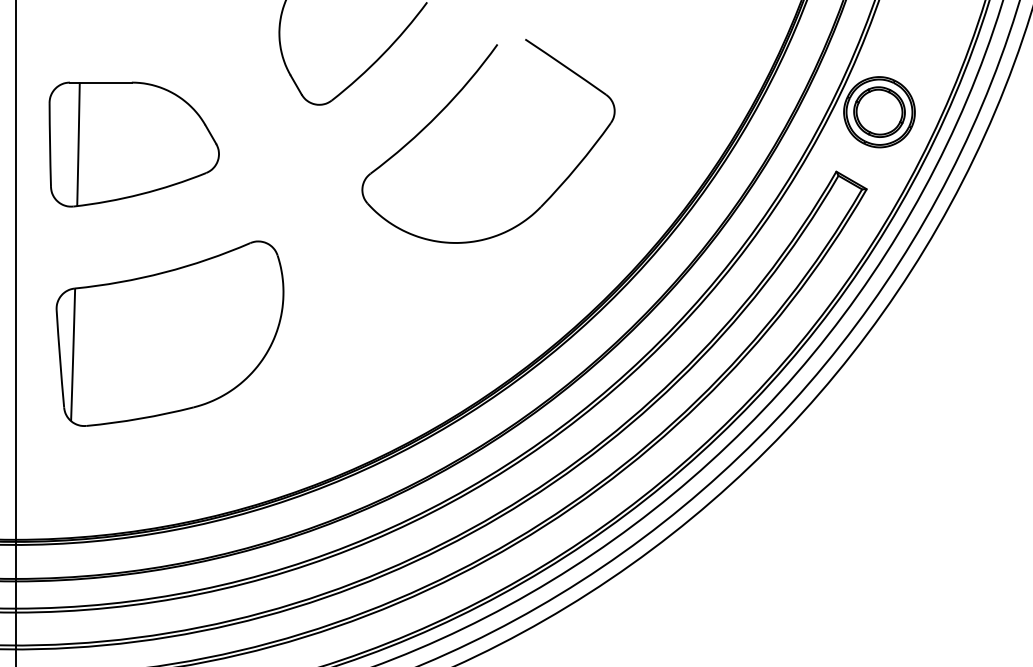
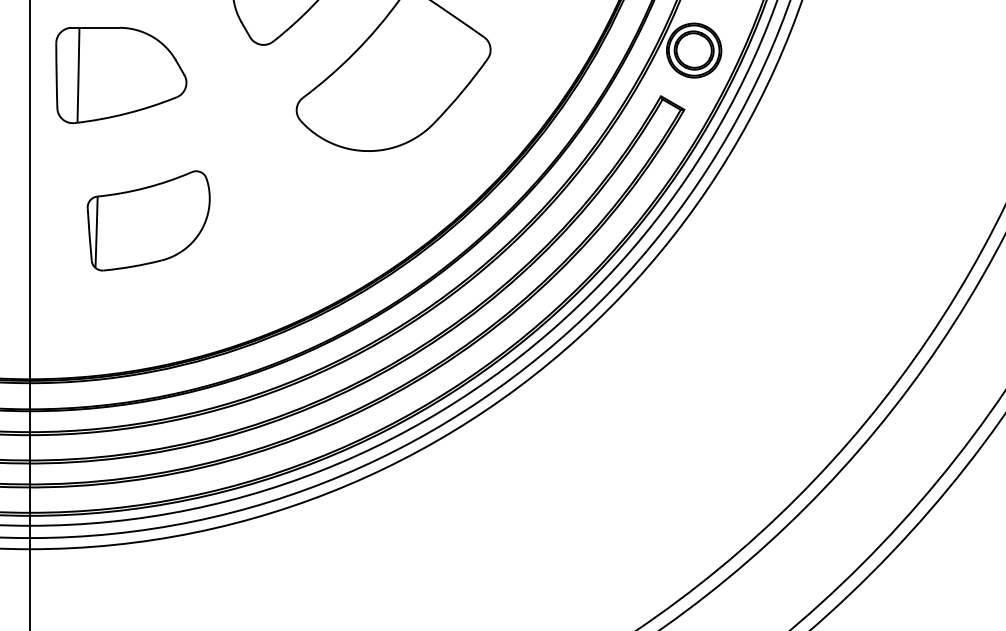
part: (169, 333) -> (148, 220), size x0.7

